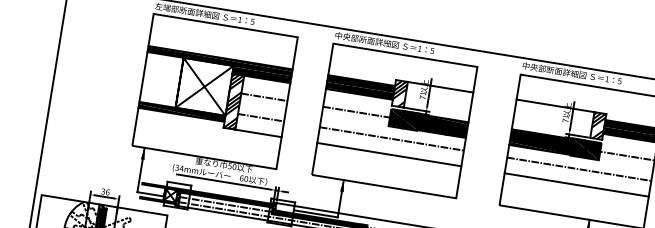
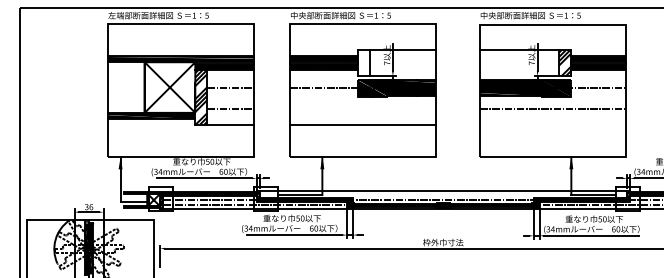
hatch: (399, 94) -> (363, 63), removed
line: (392, 139) -> (363, 109), removed
line: (577, 184) -> (553, 124), removed

